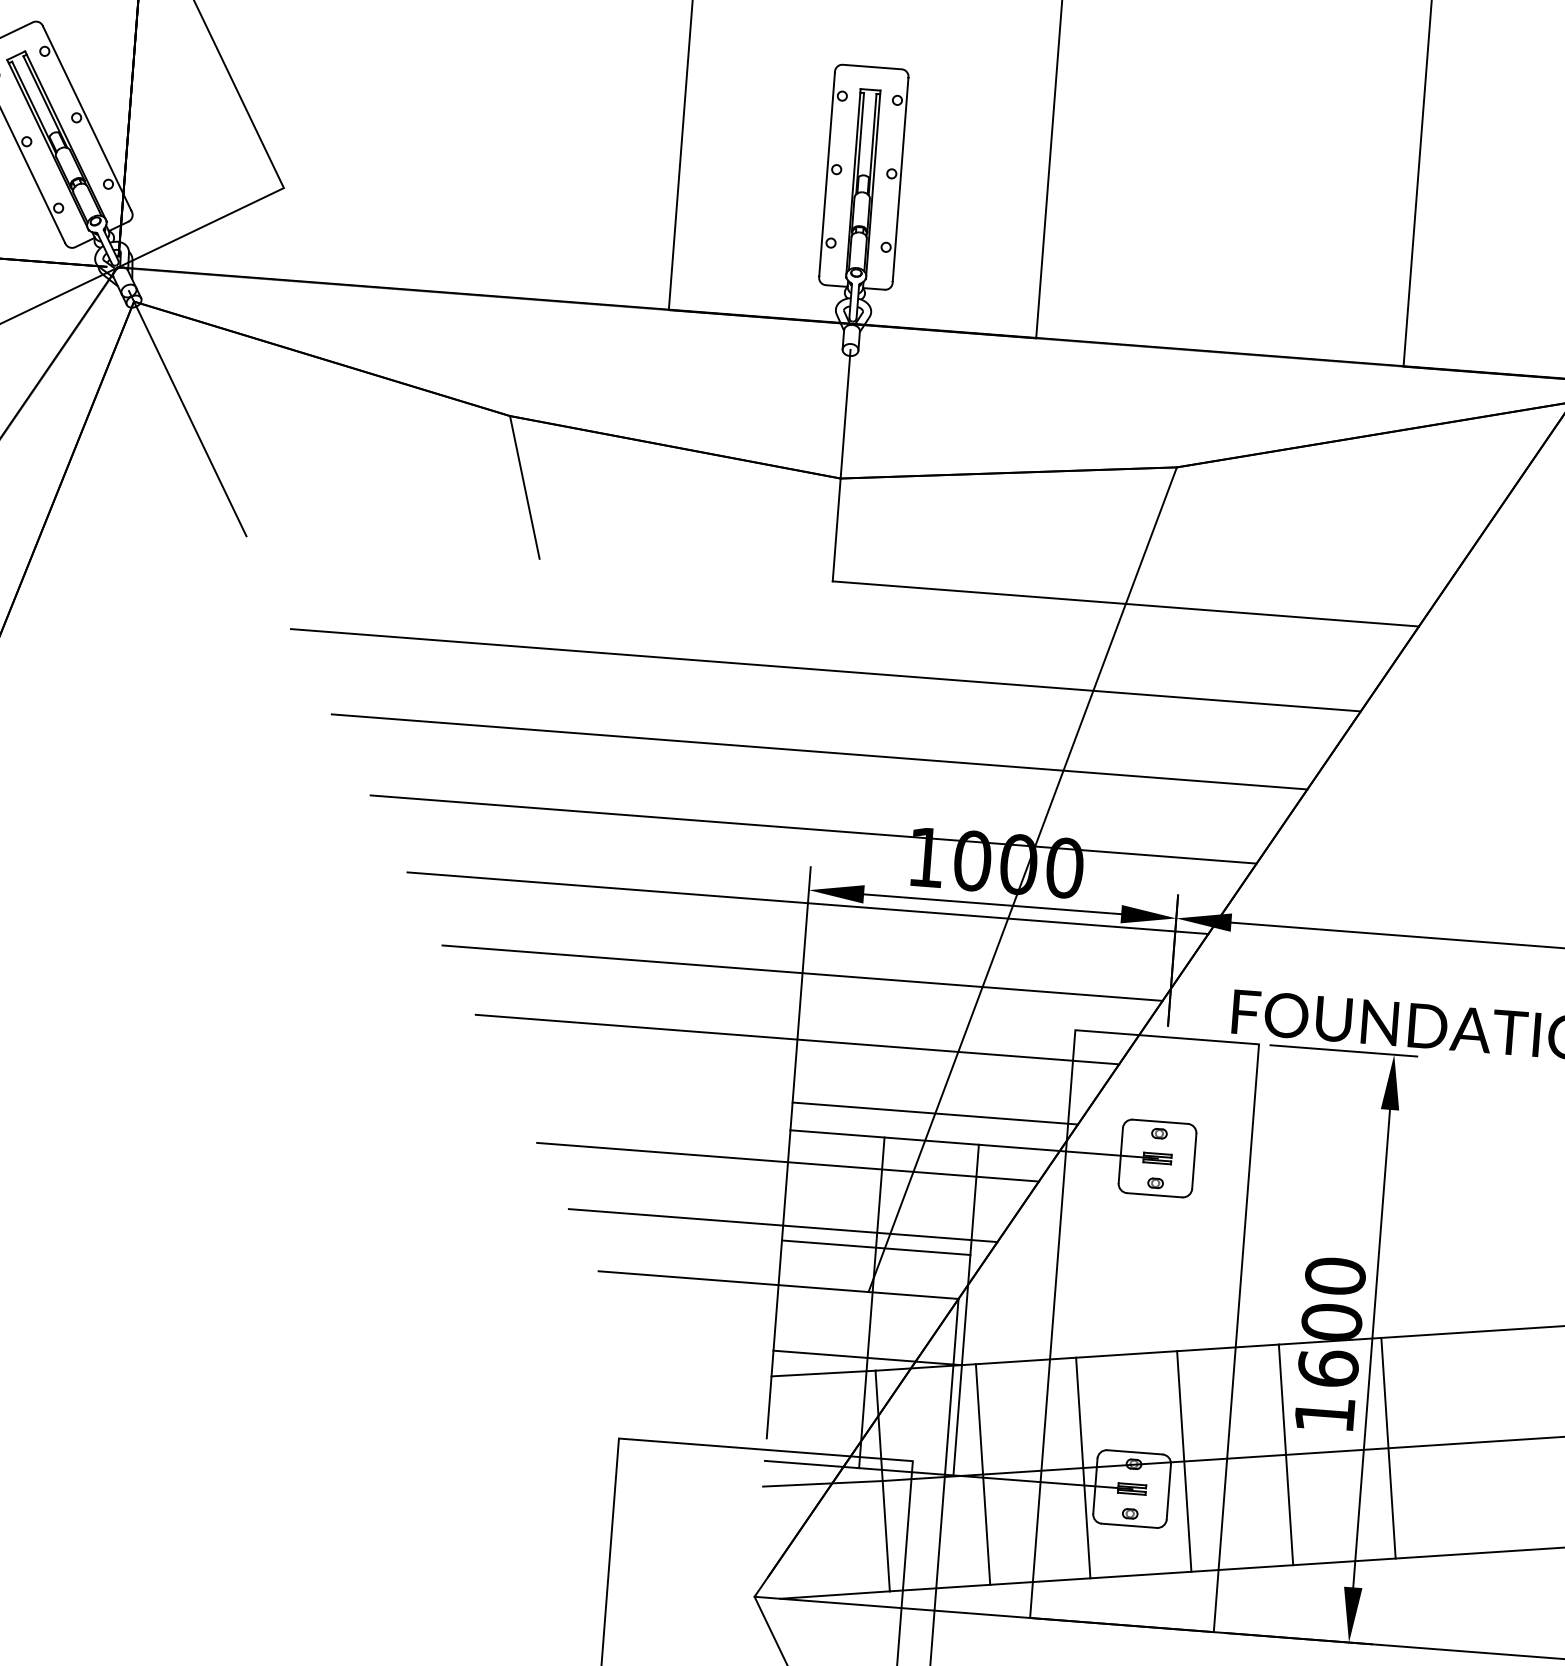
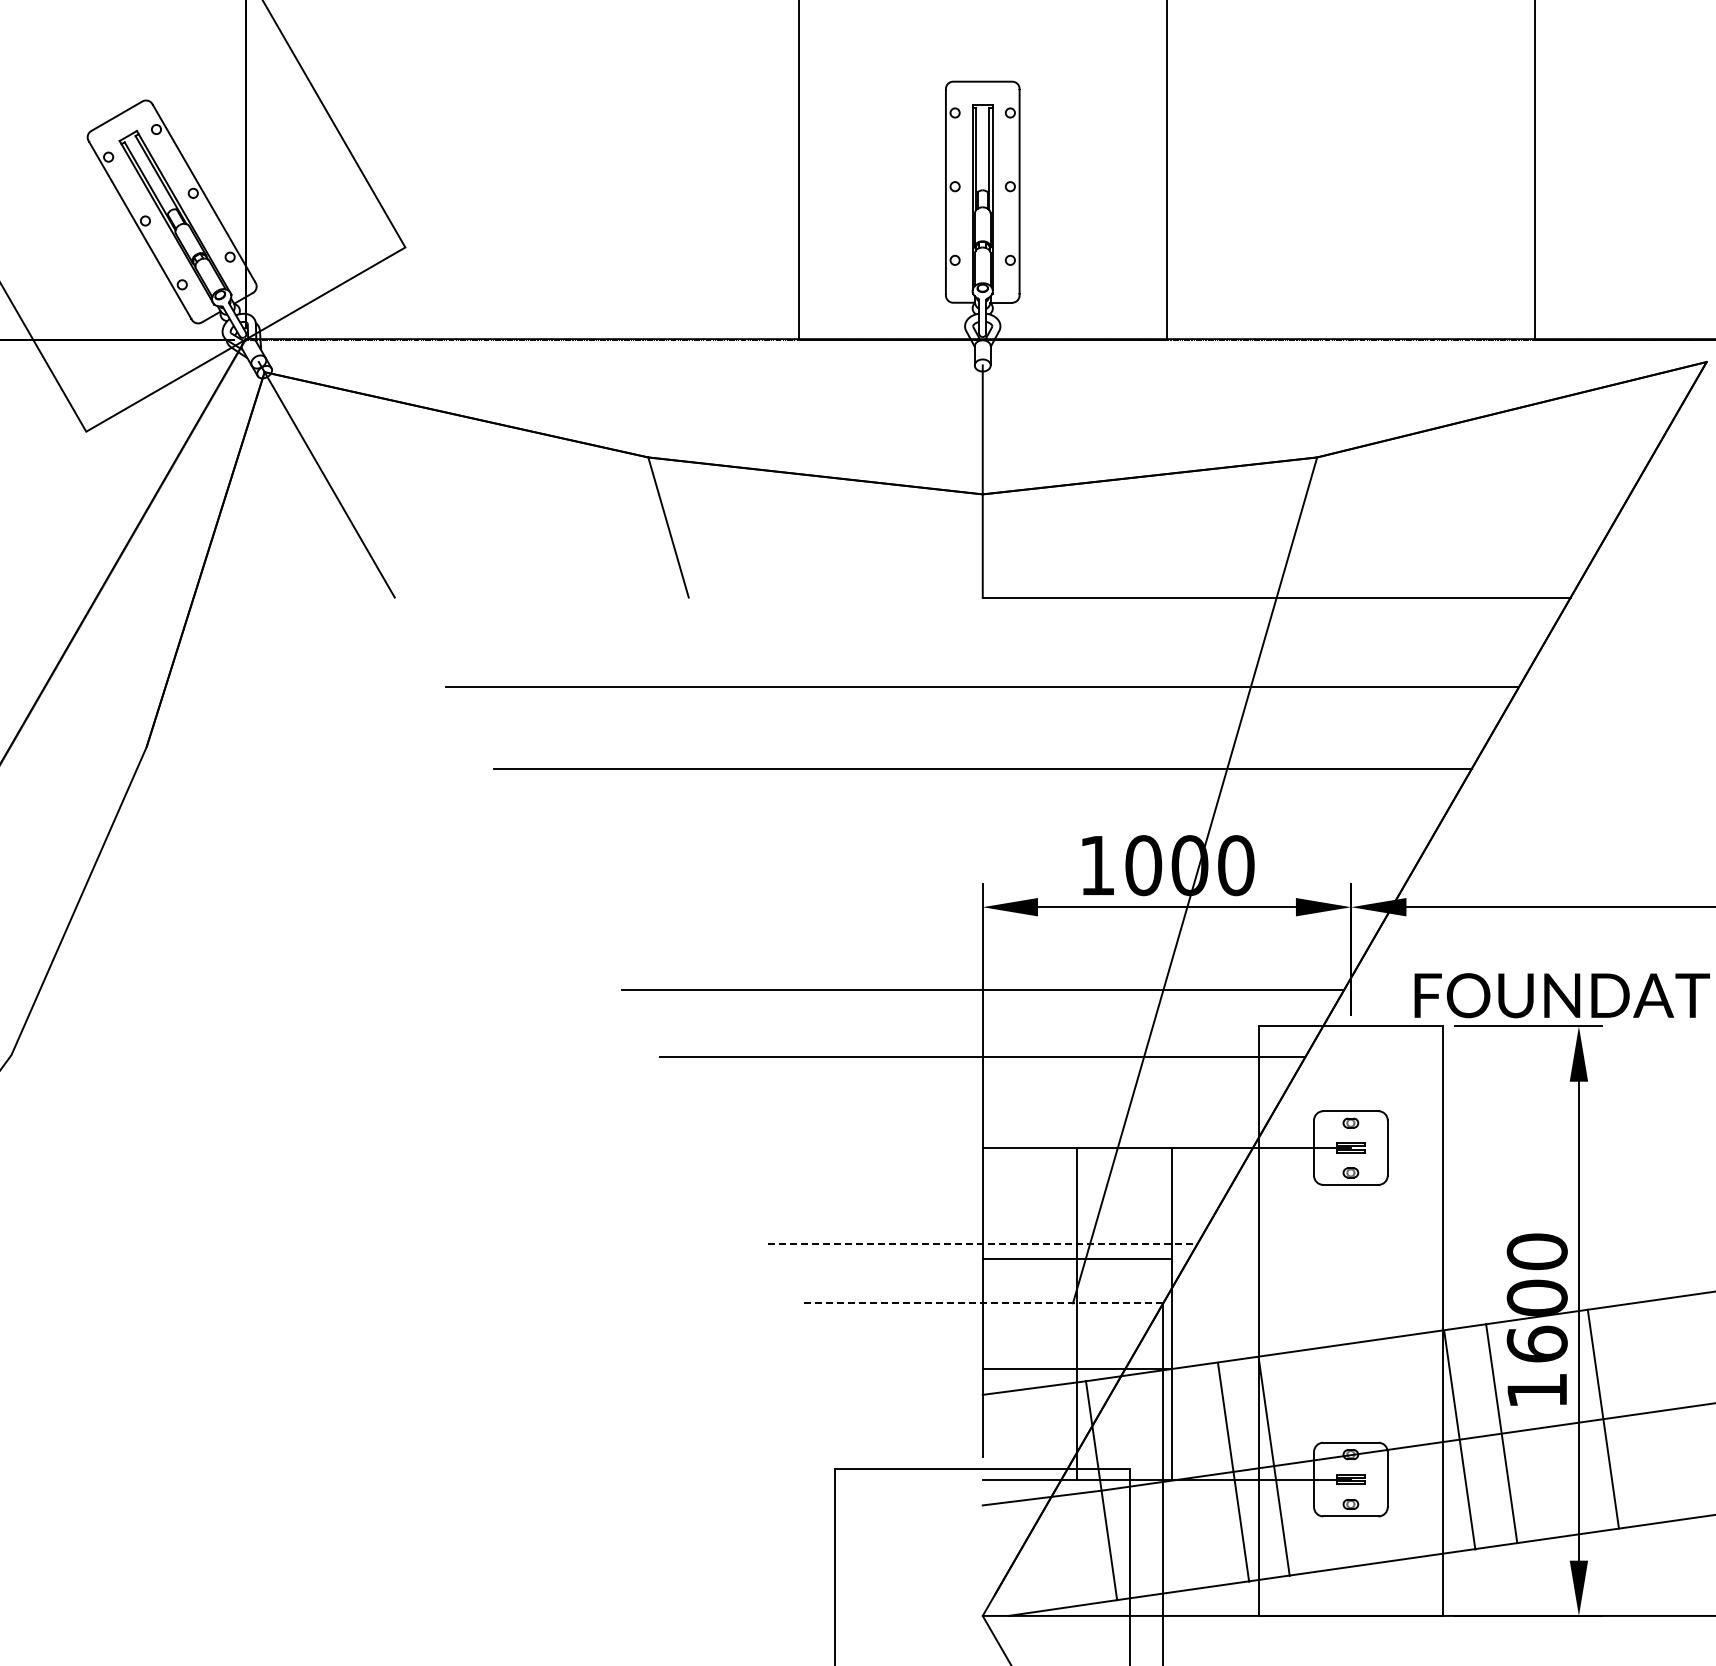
line: (813, 829) -> (982, 846), removed
line: (807, 903) -> (982, 920), removed
line: (934, 1113) -> (1125, 1120), removed
line: (787, 1162) -> (982, 1180), removed
line: (782, 1225) -> (982, 1243), solid -> dashed
line: (778, 1285) -> (982, 1303), solid -> dashed
line: (1184, 1460) -> (1459, 1439), moved
line: (1083, 1467) -> (1233, 1471), moved
line: (982, 1474) -> (1273, 1466), moved

